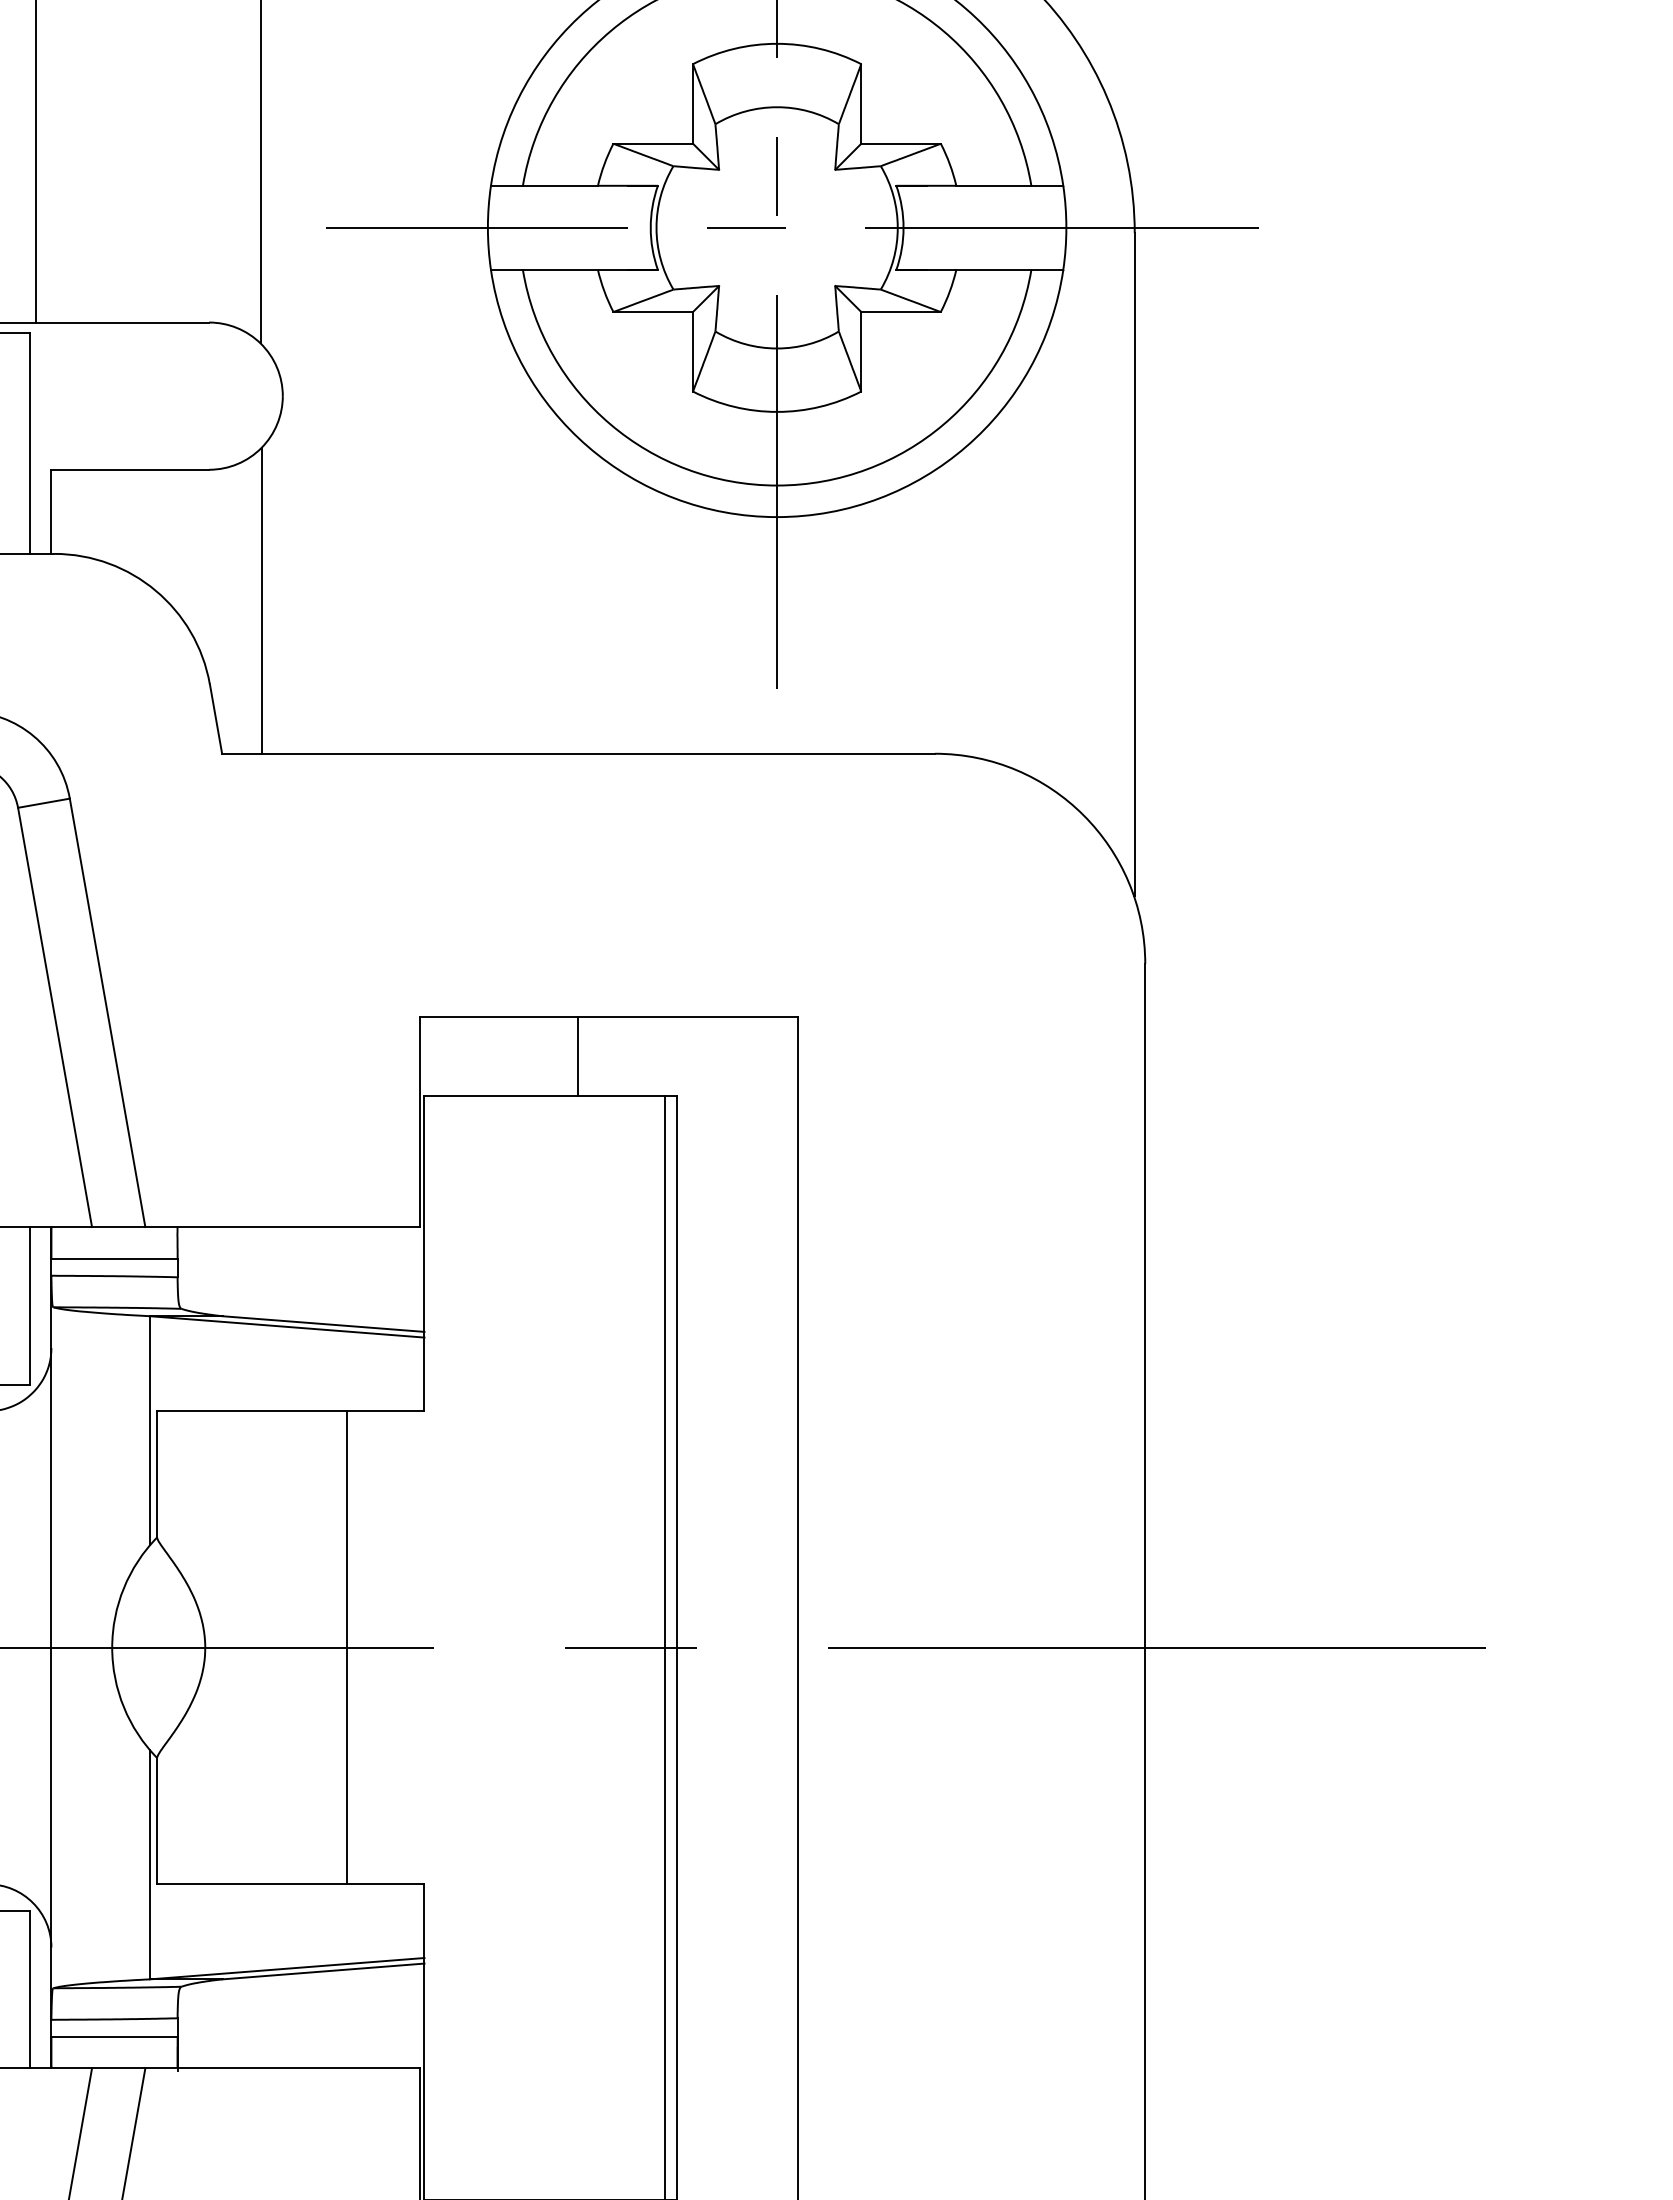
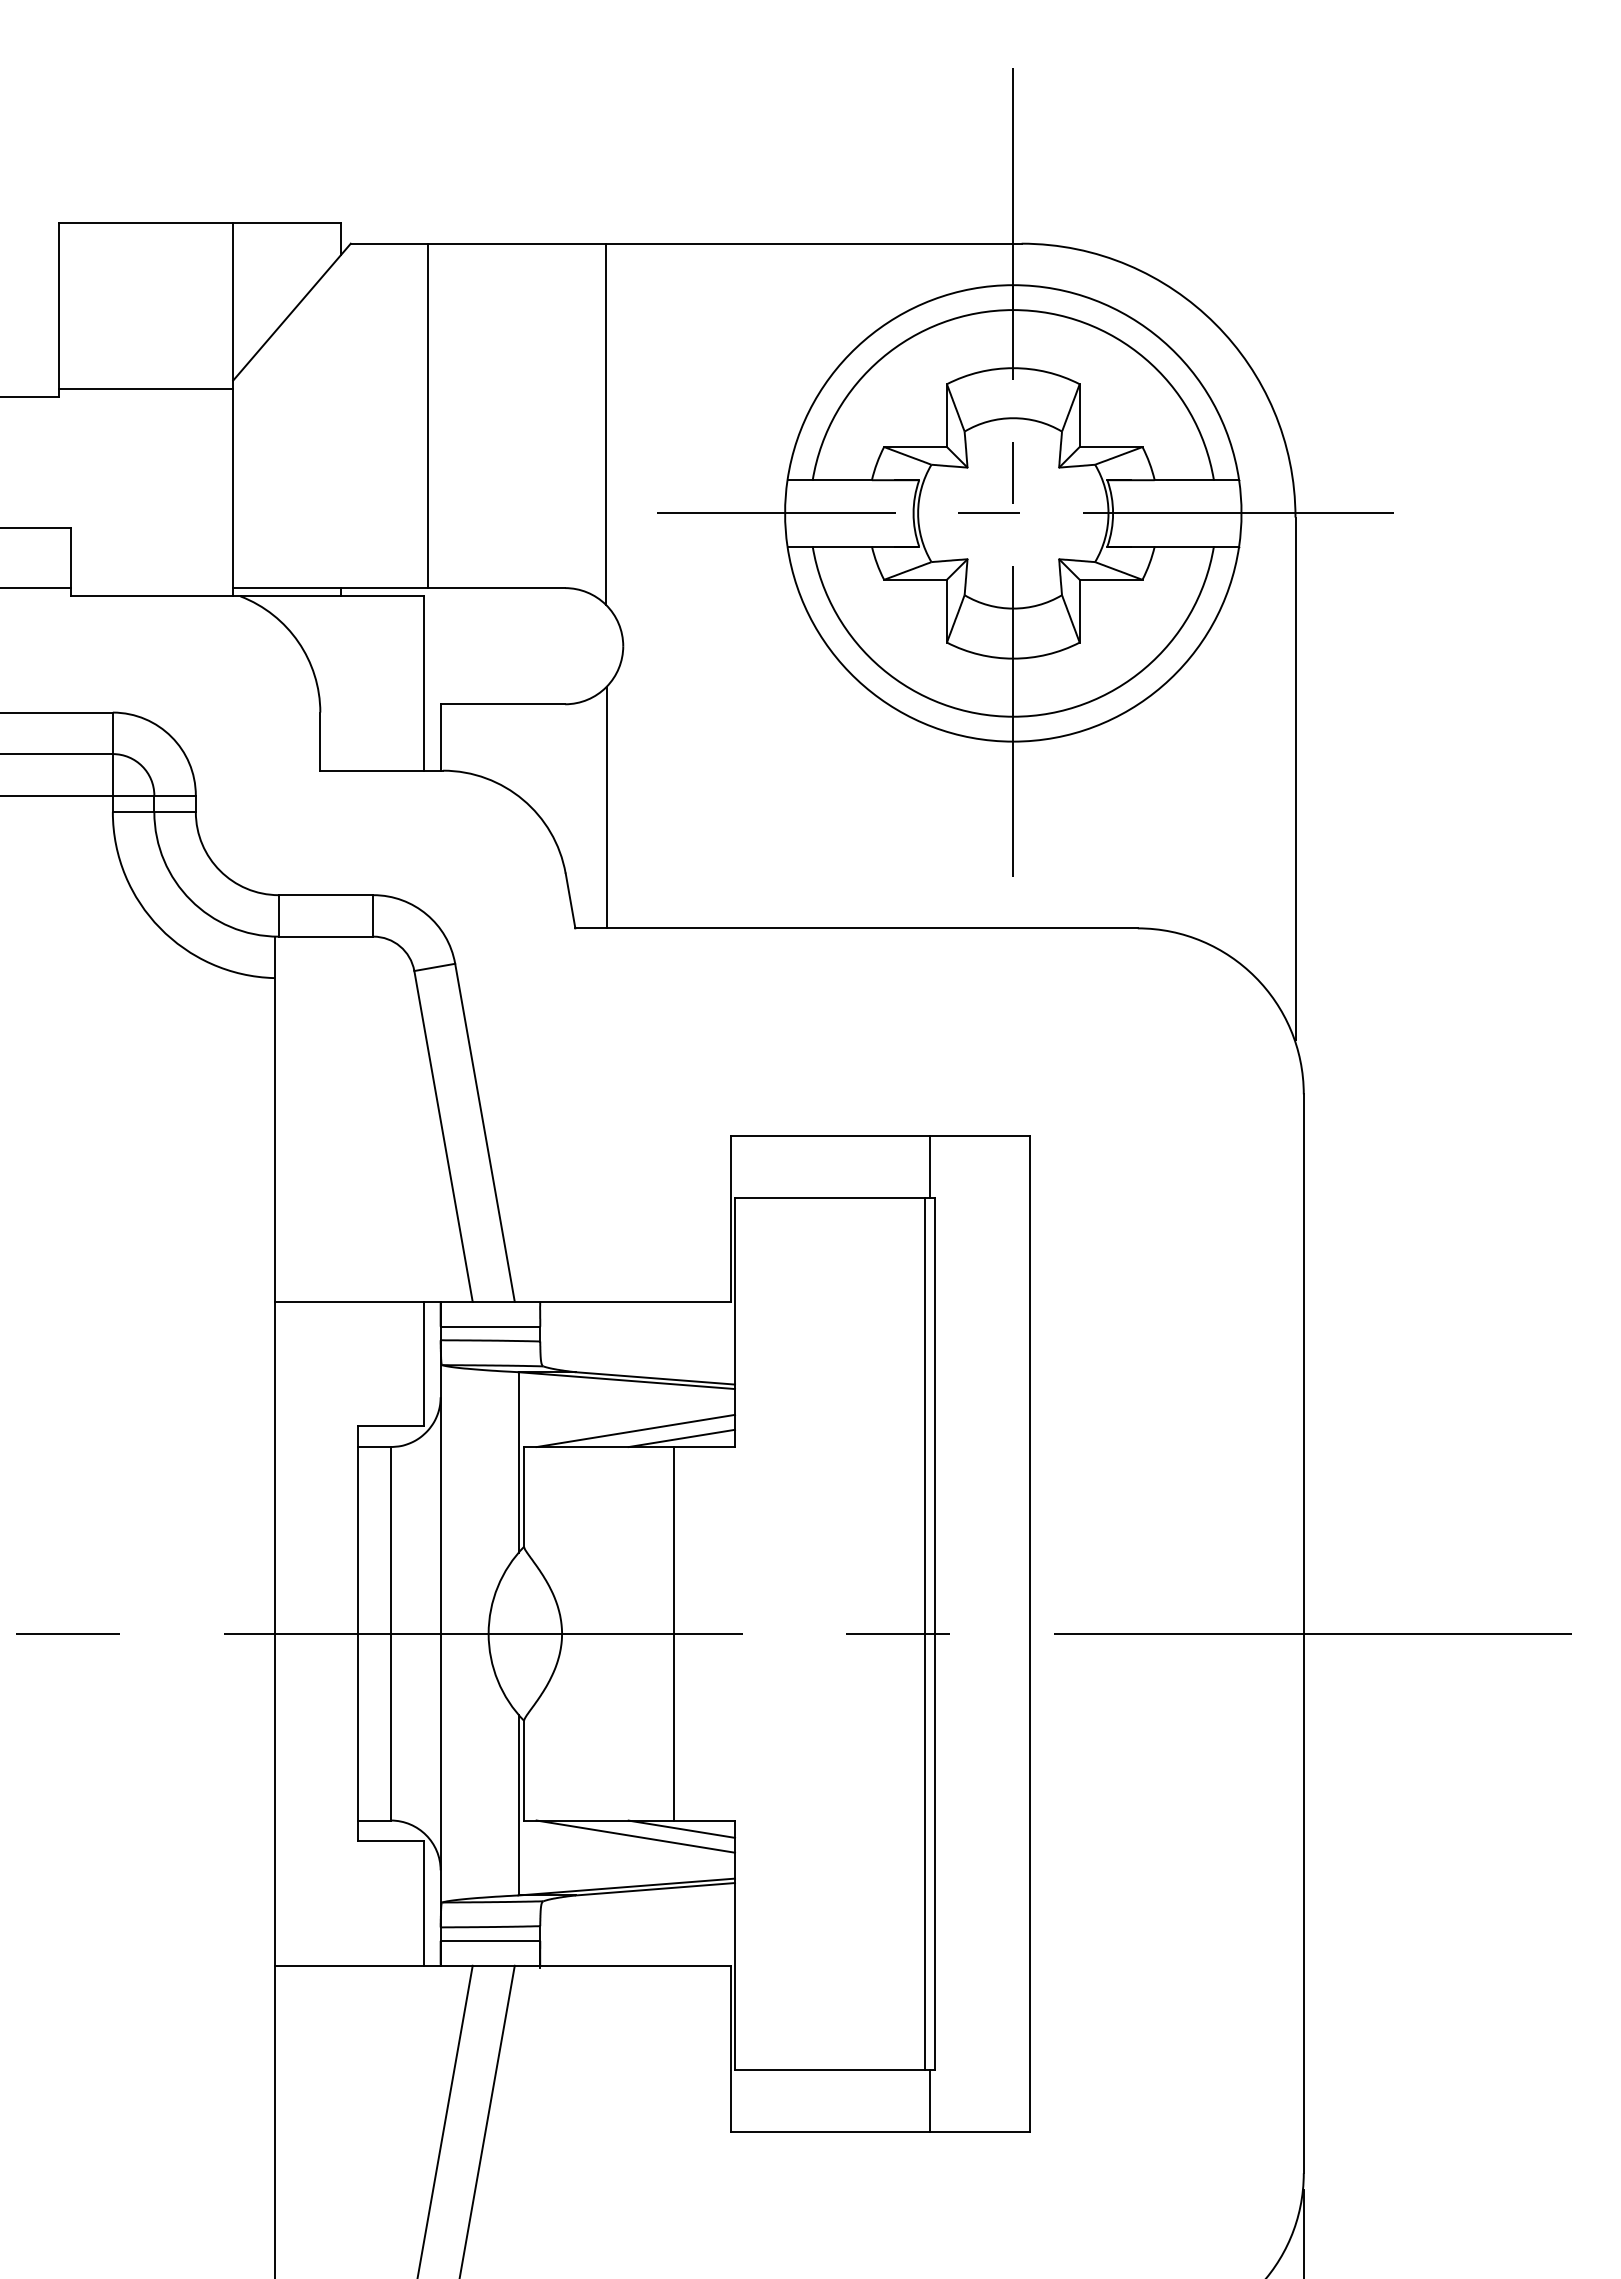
line: (578, 1055) -> (930, 1166), moved
line: (298, 1390) -> (635, 1430), added
line: (356, 1400) -> (681, 1438), added
line: (356, 1894) -> (681, 1828), added
line: (298, 1904) -> (635, 1836), added

